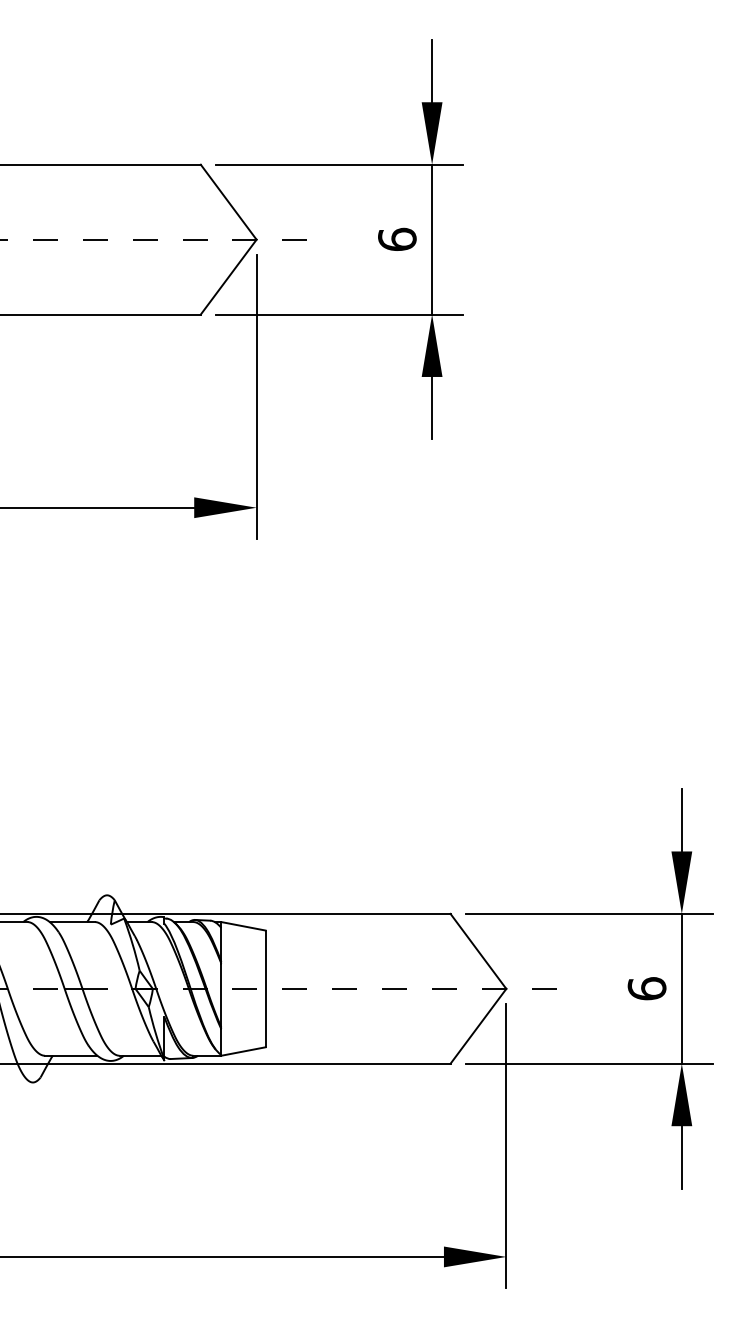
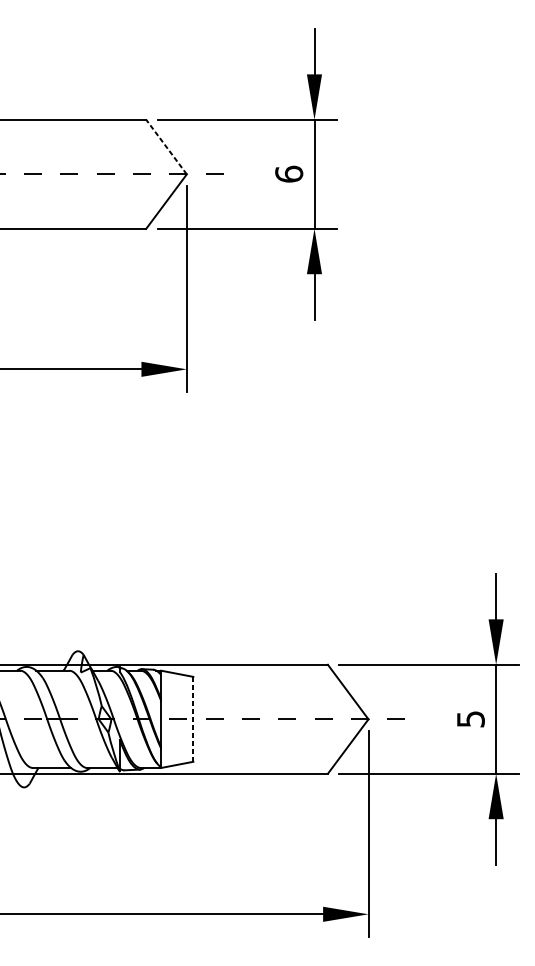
line: (228, 202) -> (166, 147), solid -> dashed
text: (646, 988) -> (470, 719), 6 -> 5
line: (265, 989) -> (193, 719), solid -> dashed

